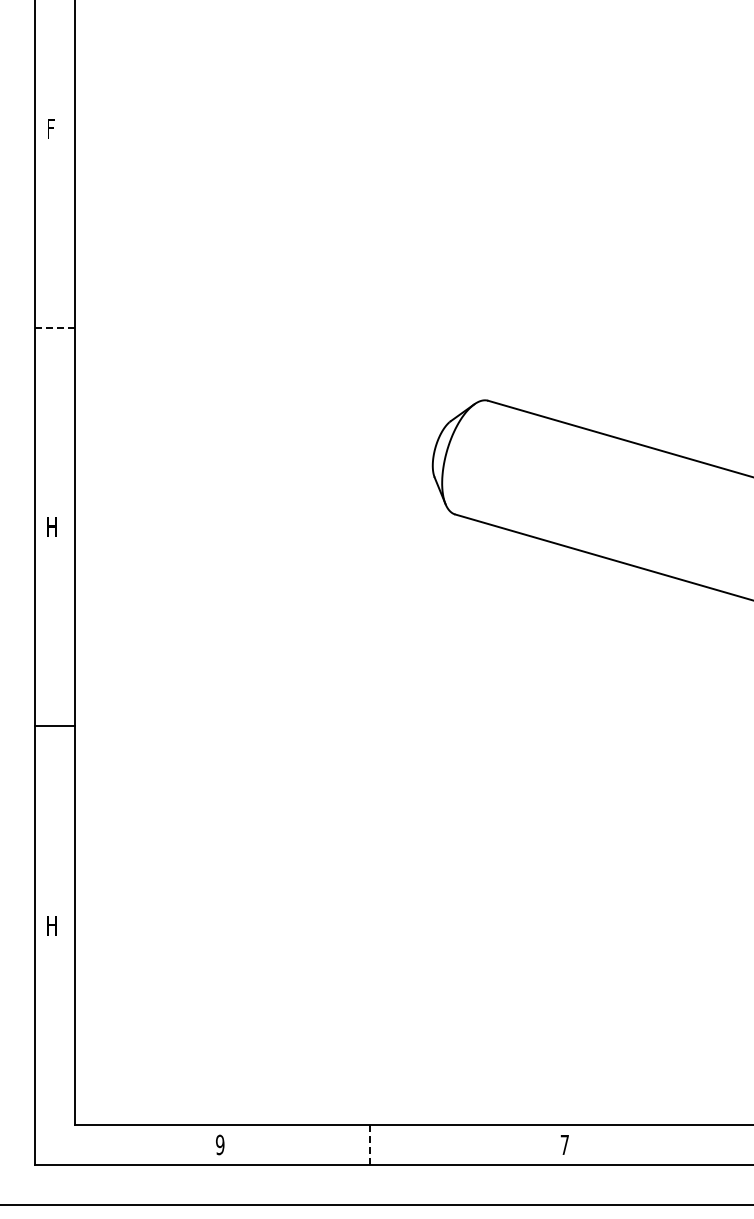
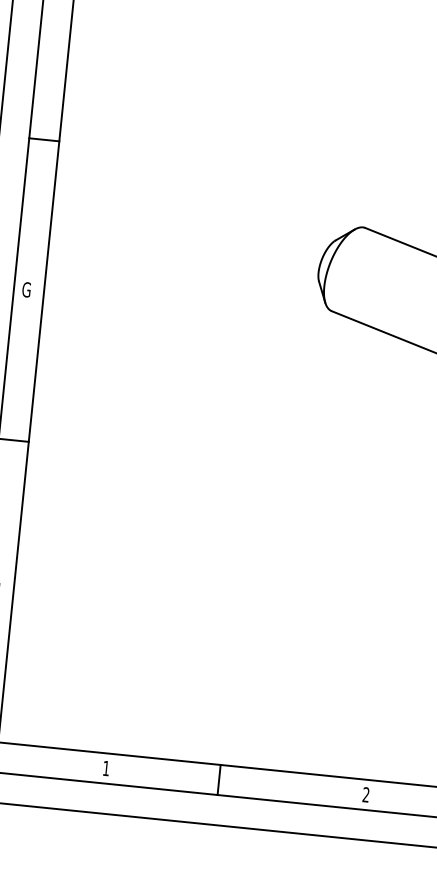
line: (54, 327) -> (43, 139), dashed -> solid
text: (51, 526) -> (26, 289), H -> G
text: (220, 1144) -> (106, 768), 9 -> 1
line: (369, 1144) -> (218, 779), dashed -> solid
text: (564, 1144) -> (365, 794), 7 -> 2

